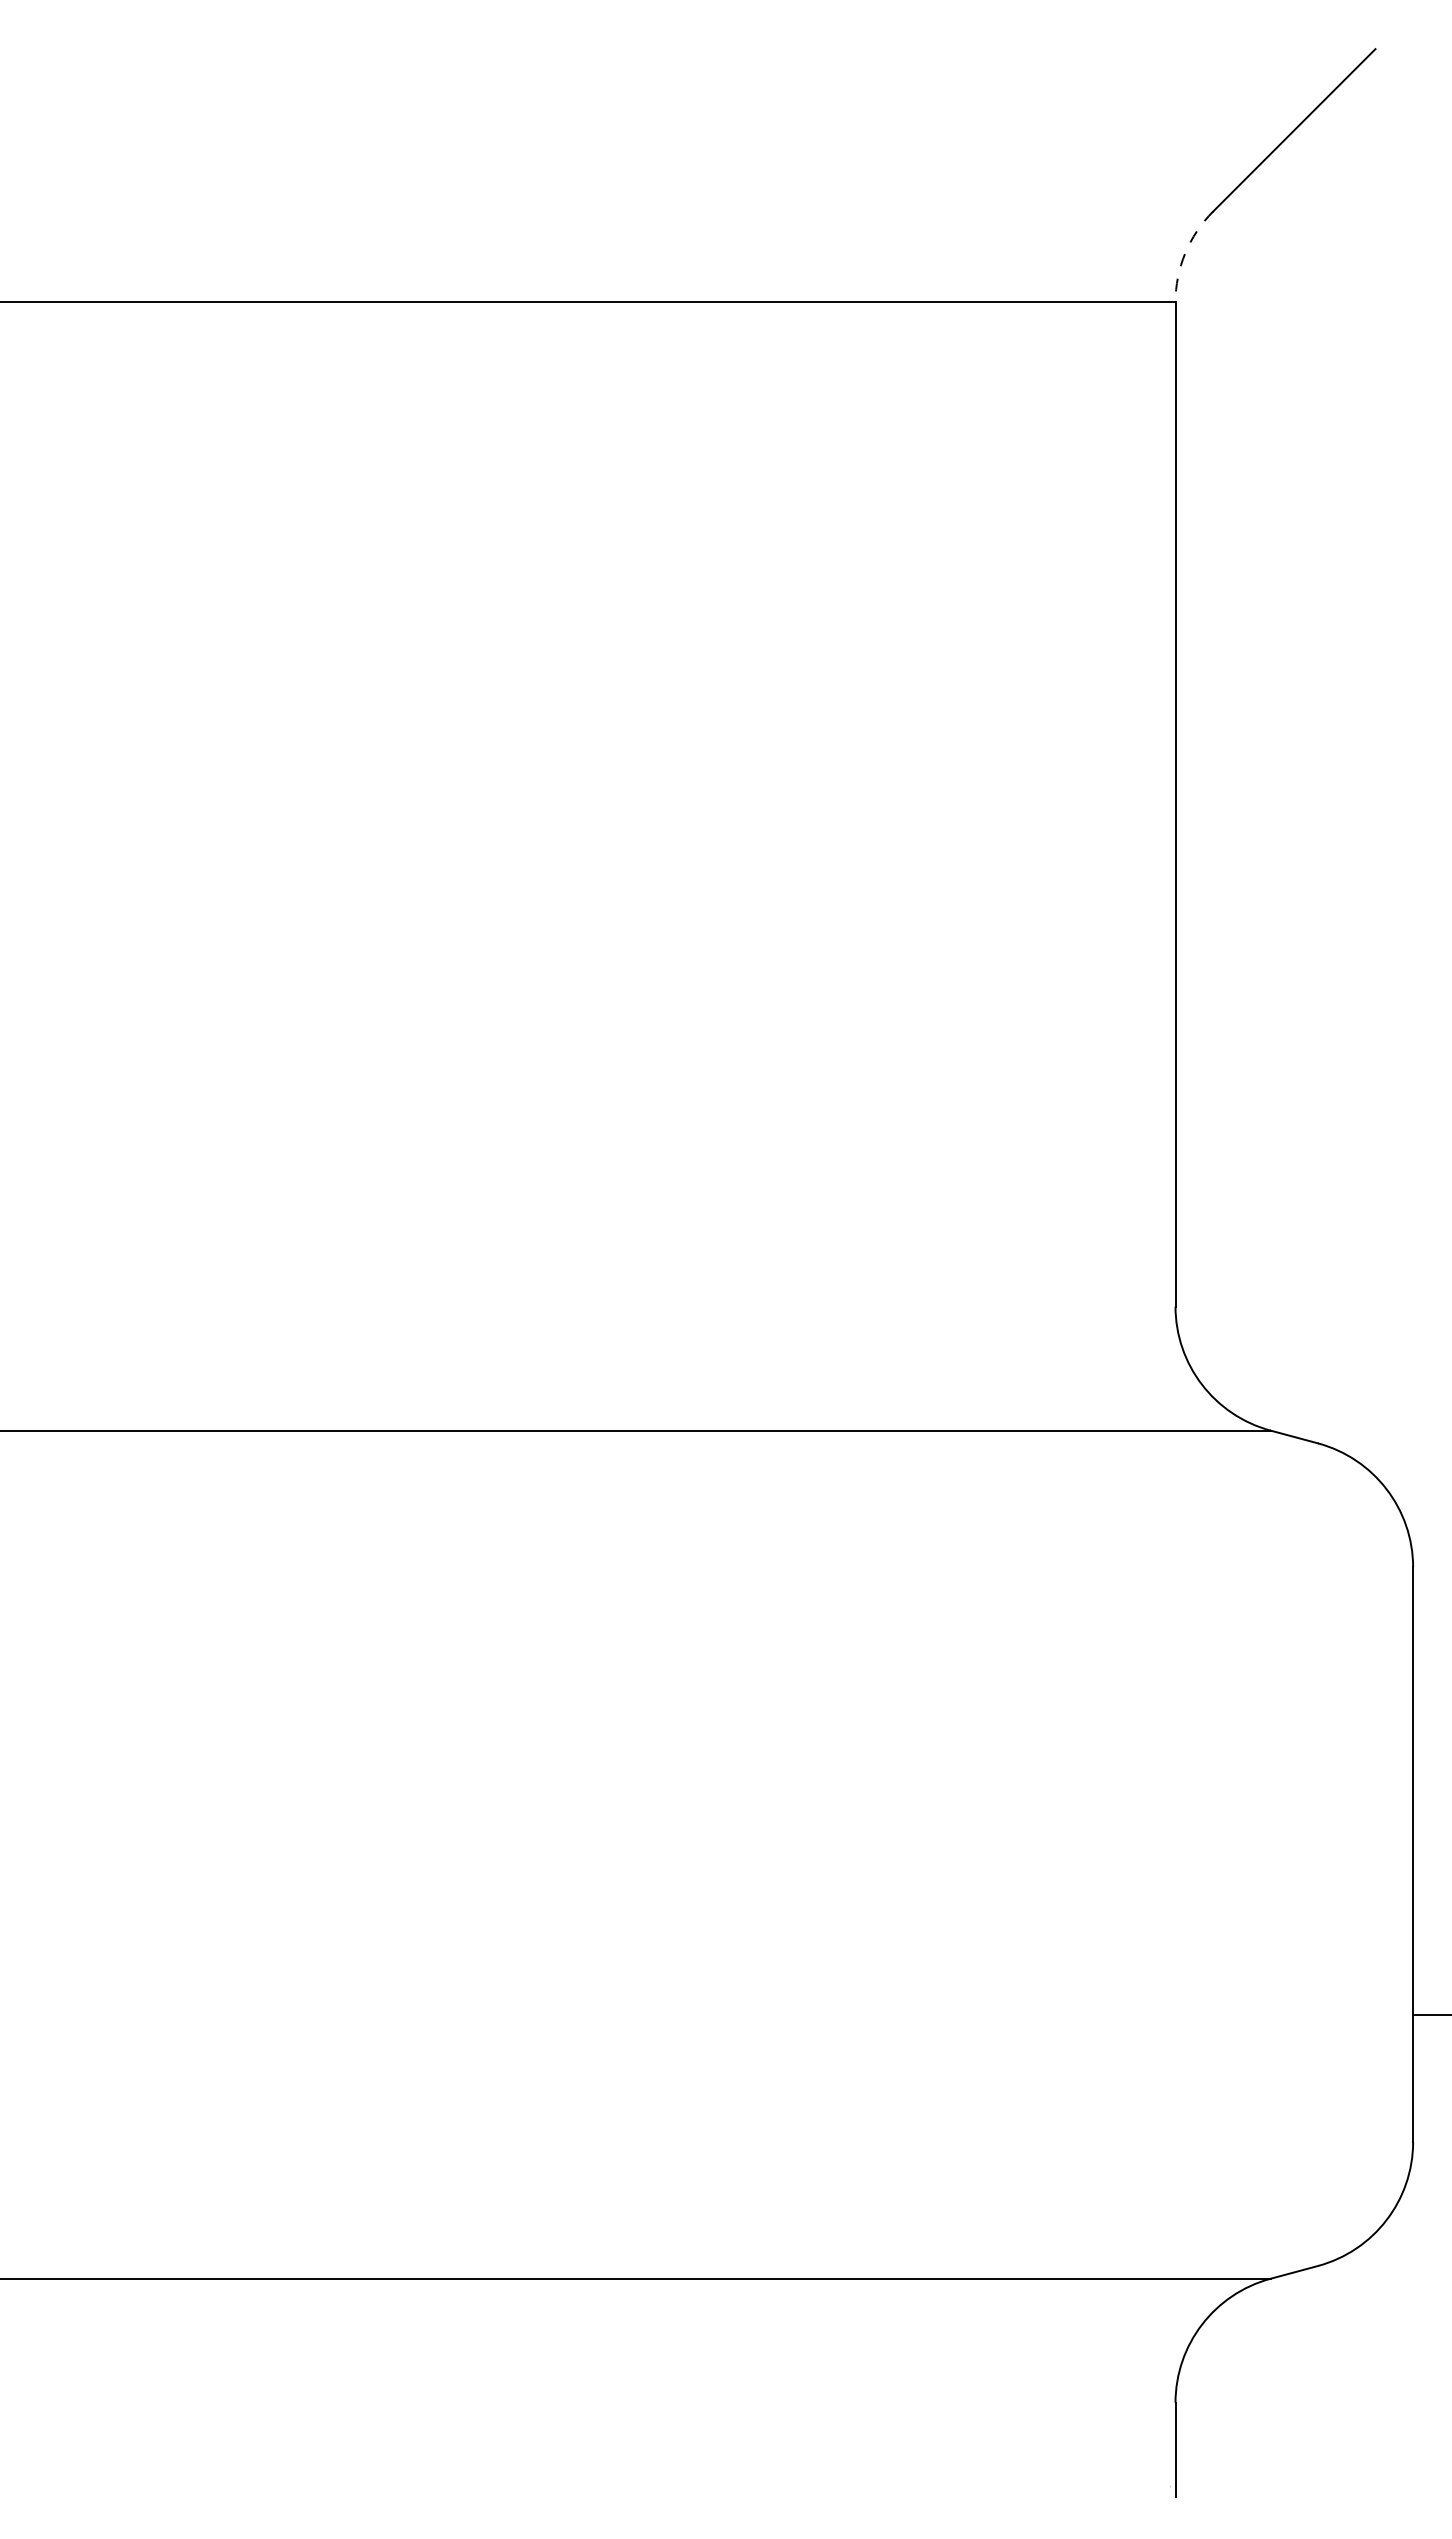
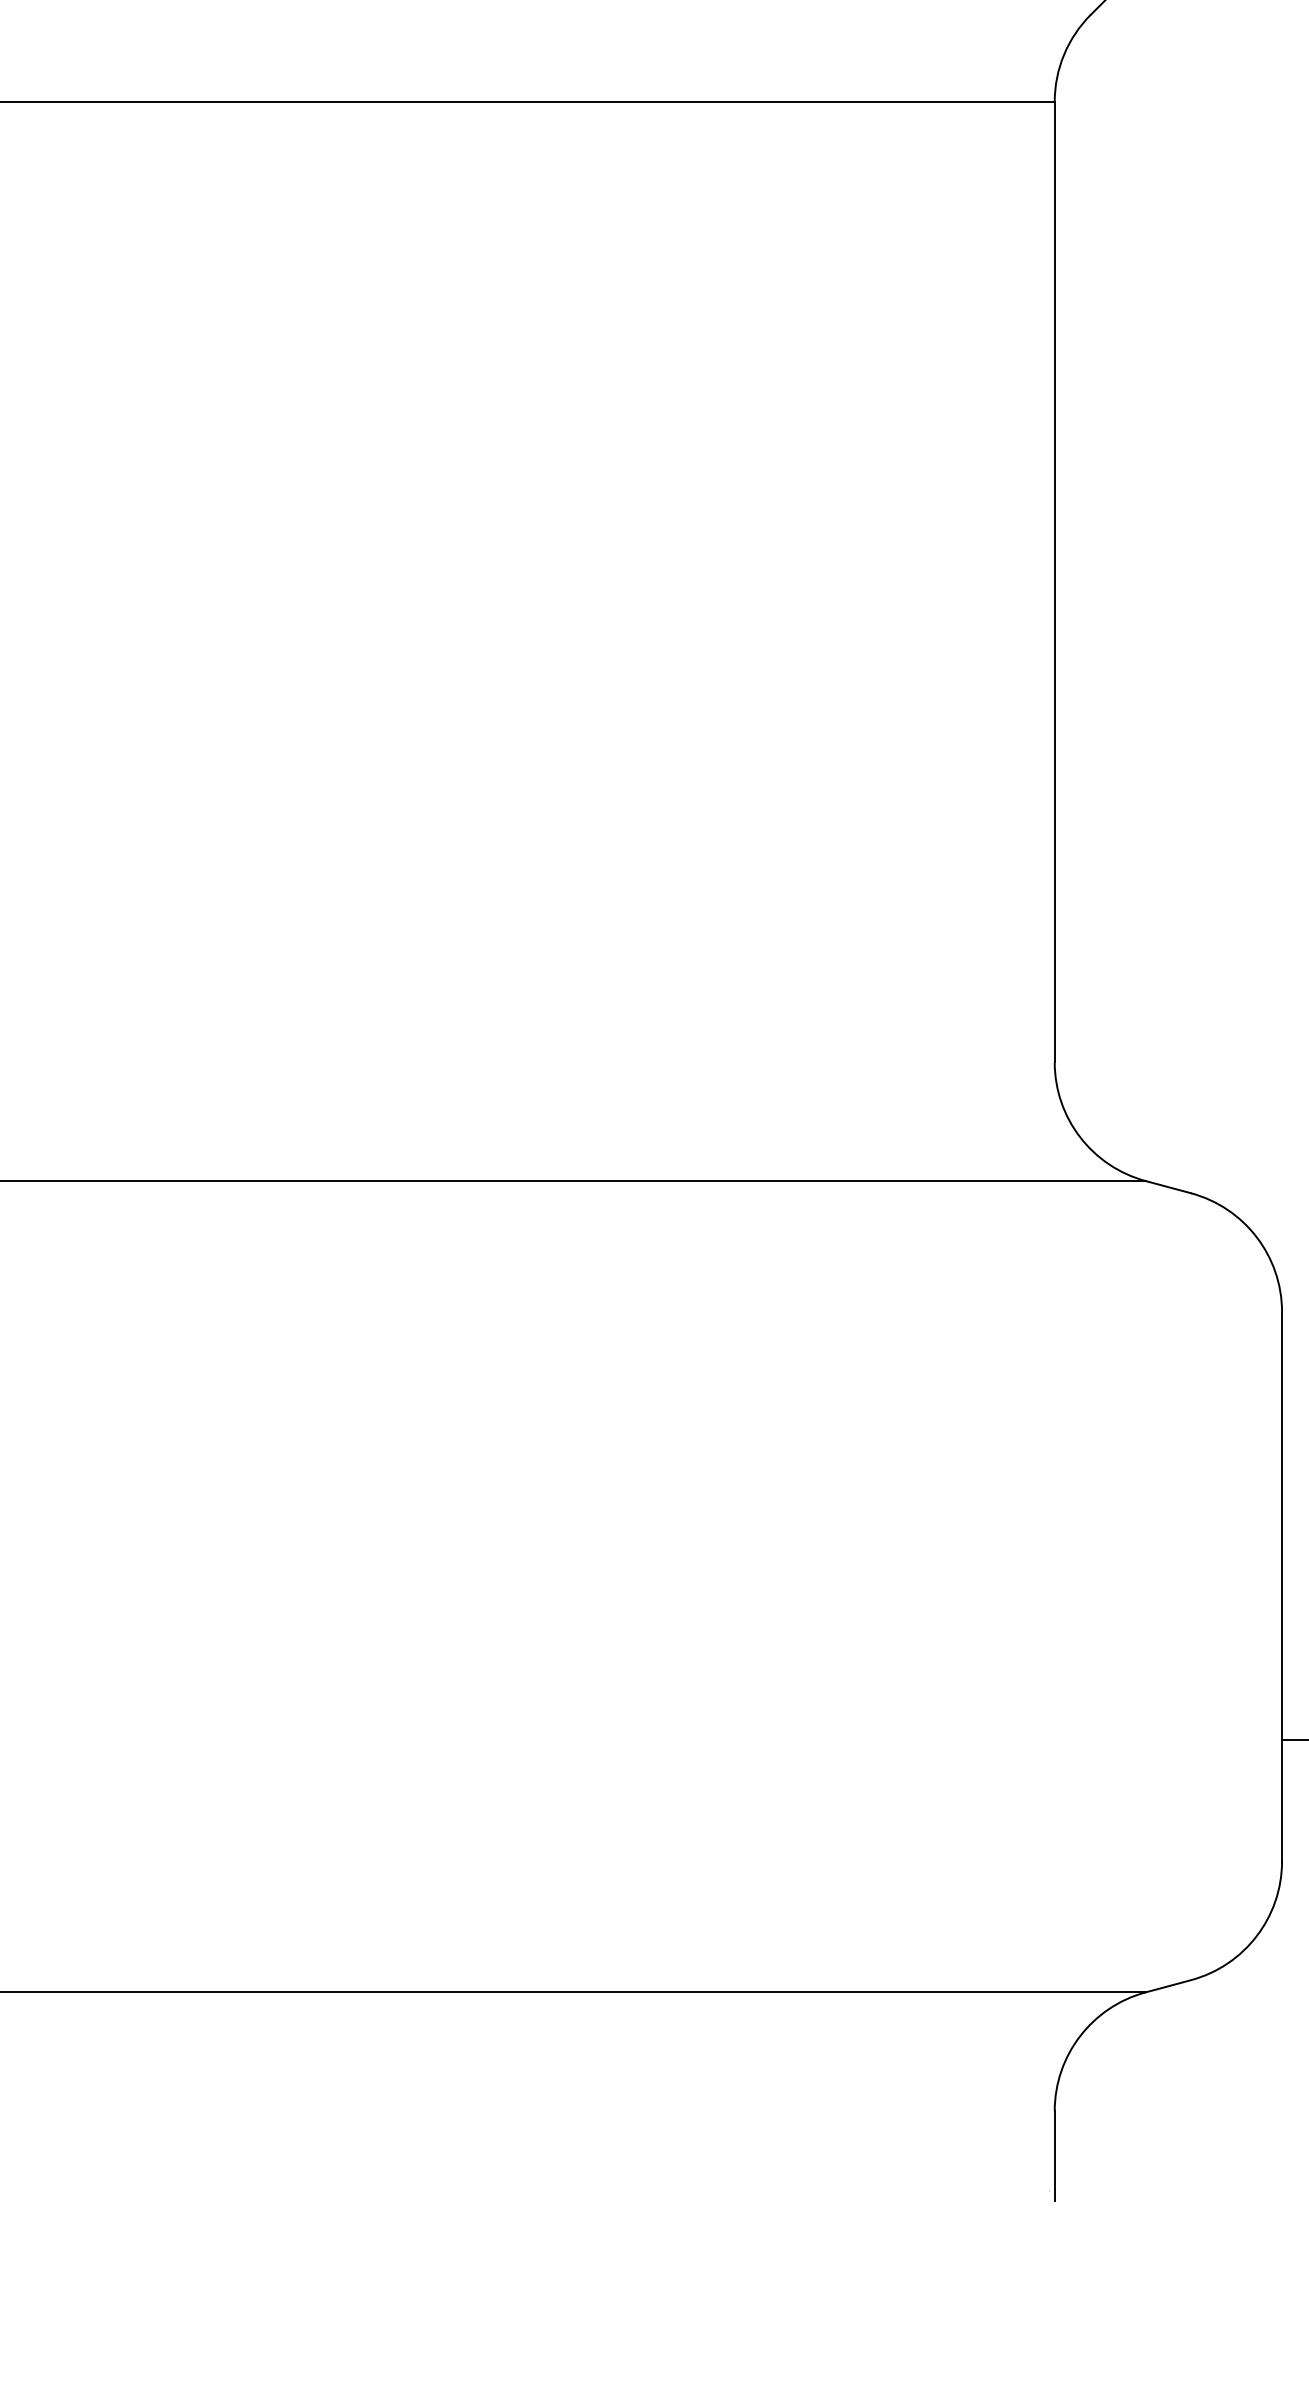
arc: (1185, 253) -> (1064, 55), dashed -> solid

